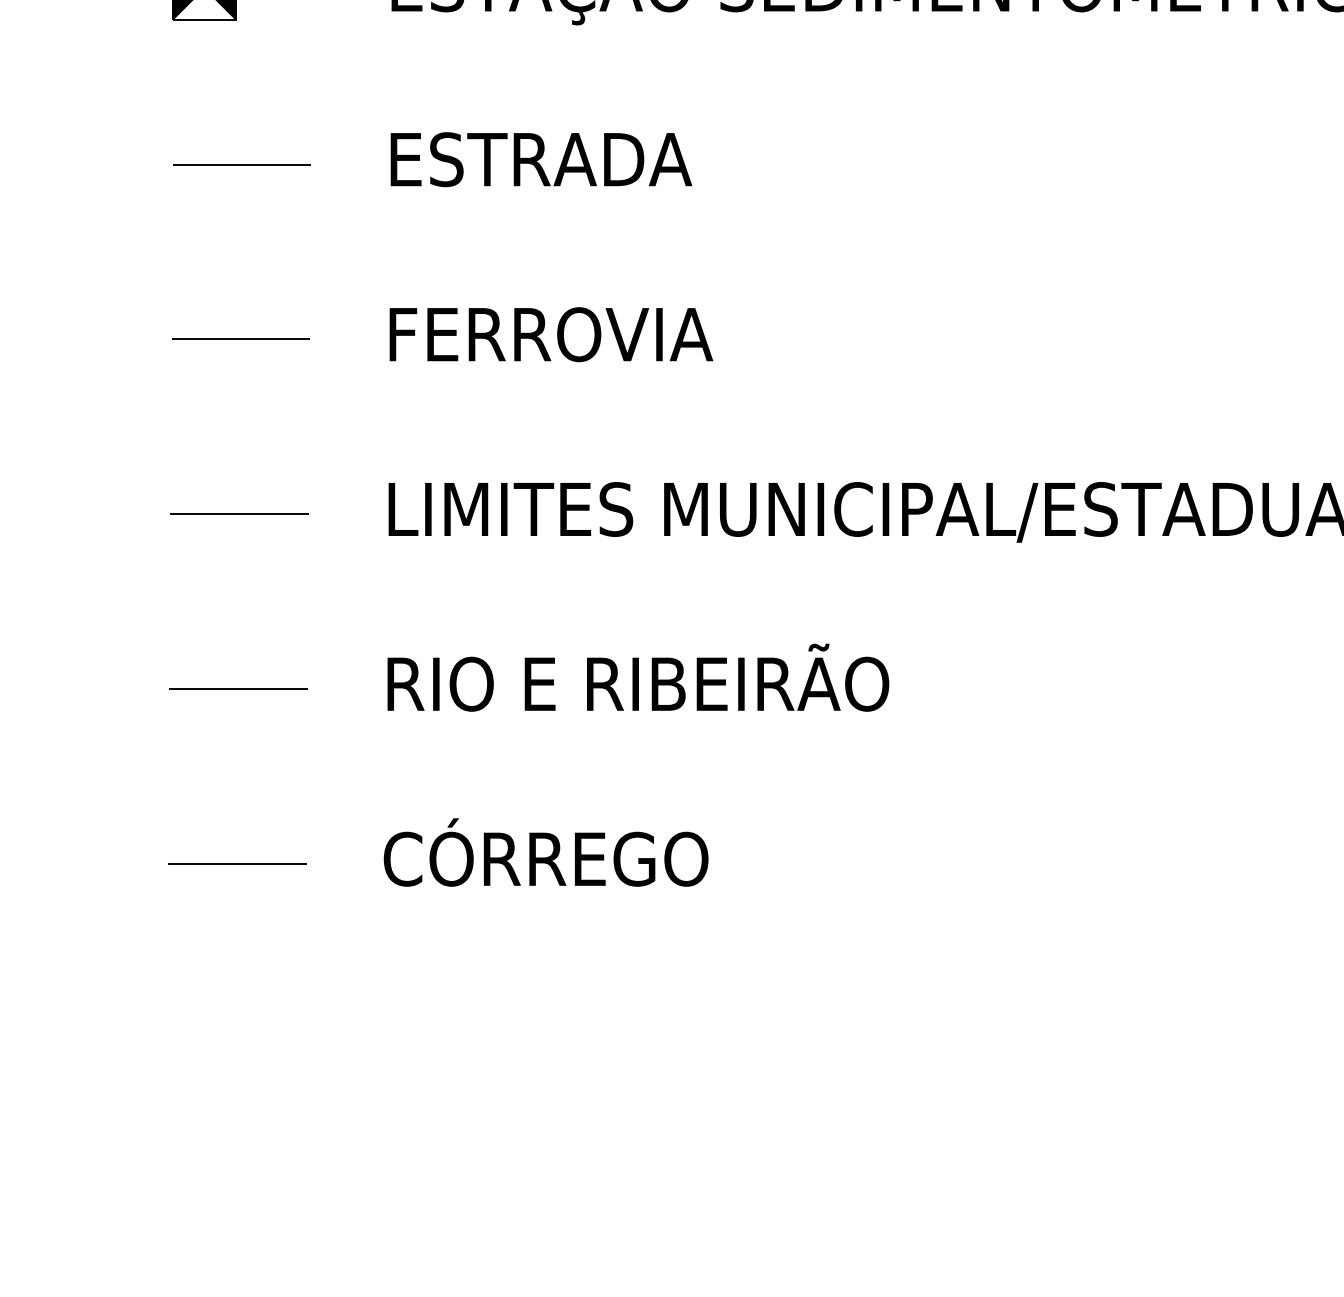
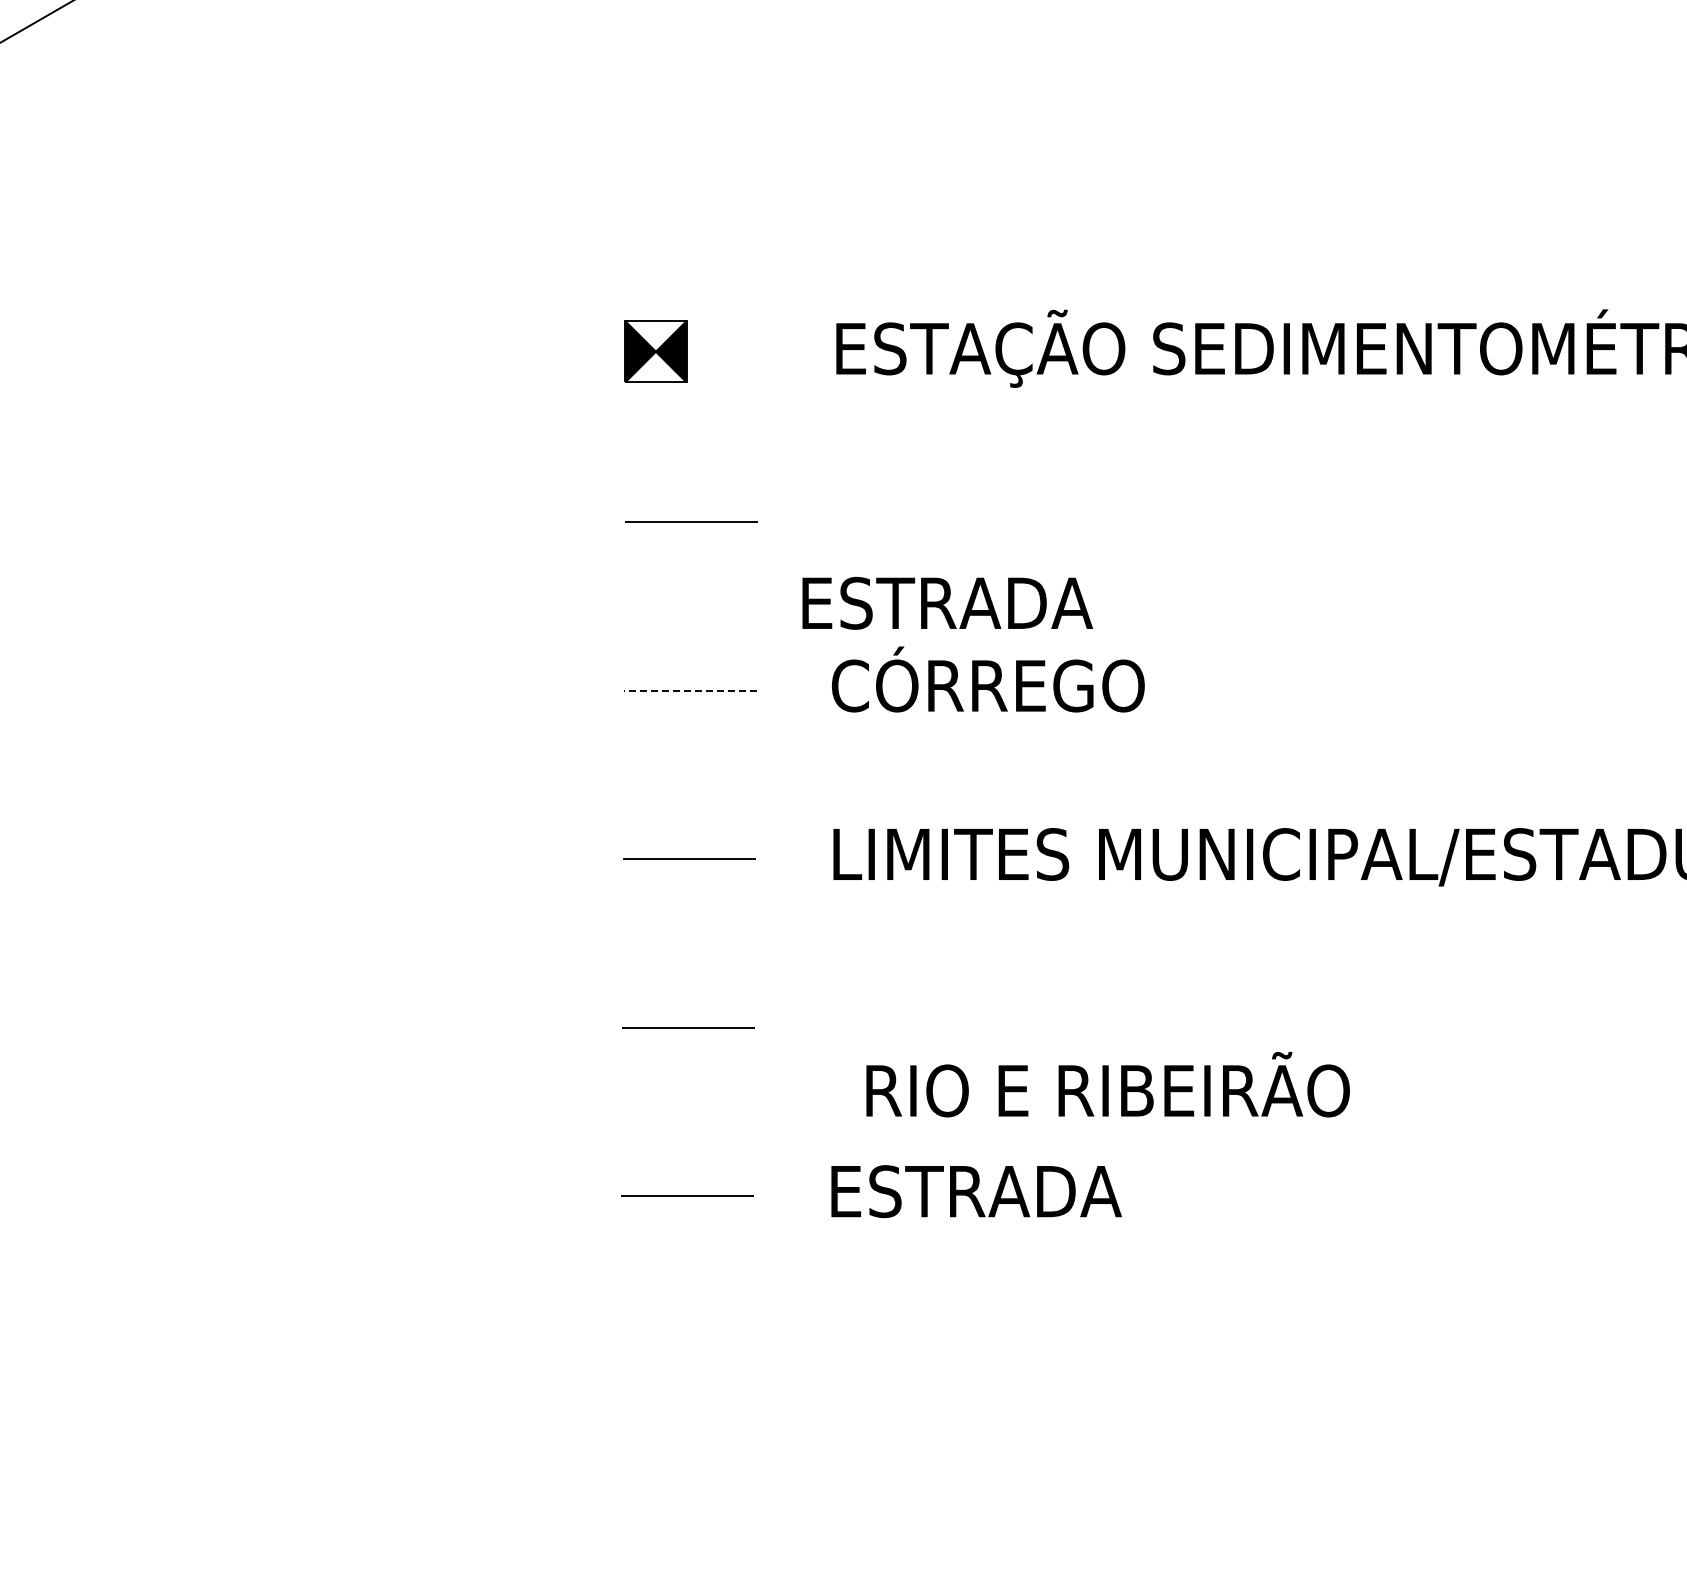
text: (541, 158) -> (947, 602), moved
text: (549, 327) -> (988, 679), FERROVIA -> CÓRREGO
line: (240, 339) -> (690, 690), solid -> dashed
text: (637, 677) -> (1107, 1084), moved
text: (545, 852) -> (984, 1185), CÓRREGO -> ESTRADA

